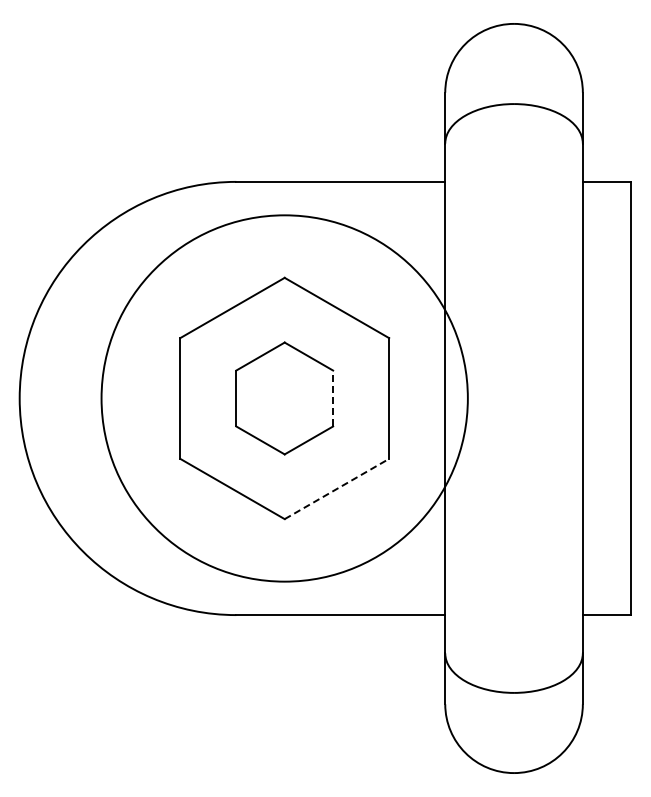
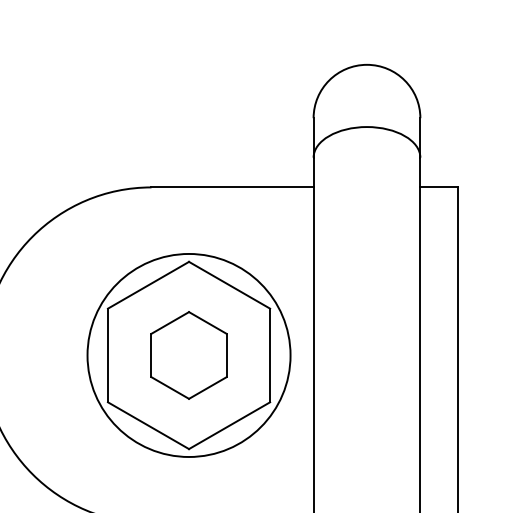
circle: (284, 398) -> (188, 355), size x0.71
line: (333, 398) -> (226, 355), dashed -> solid
line: (337, 488) -> (229, 425), dashed -> solid

